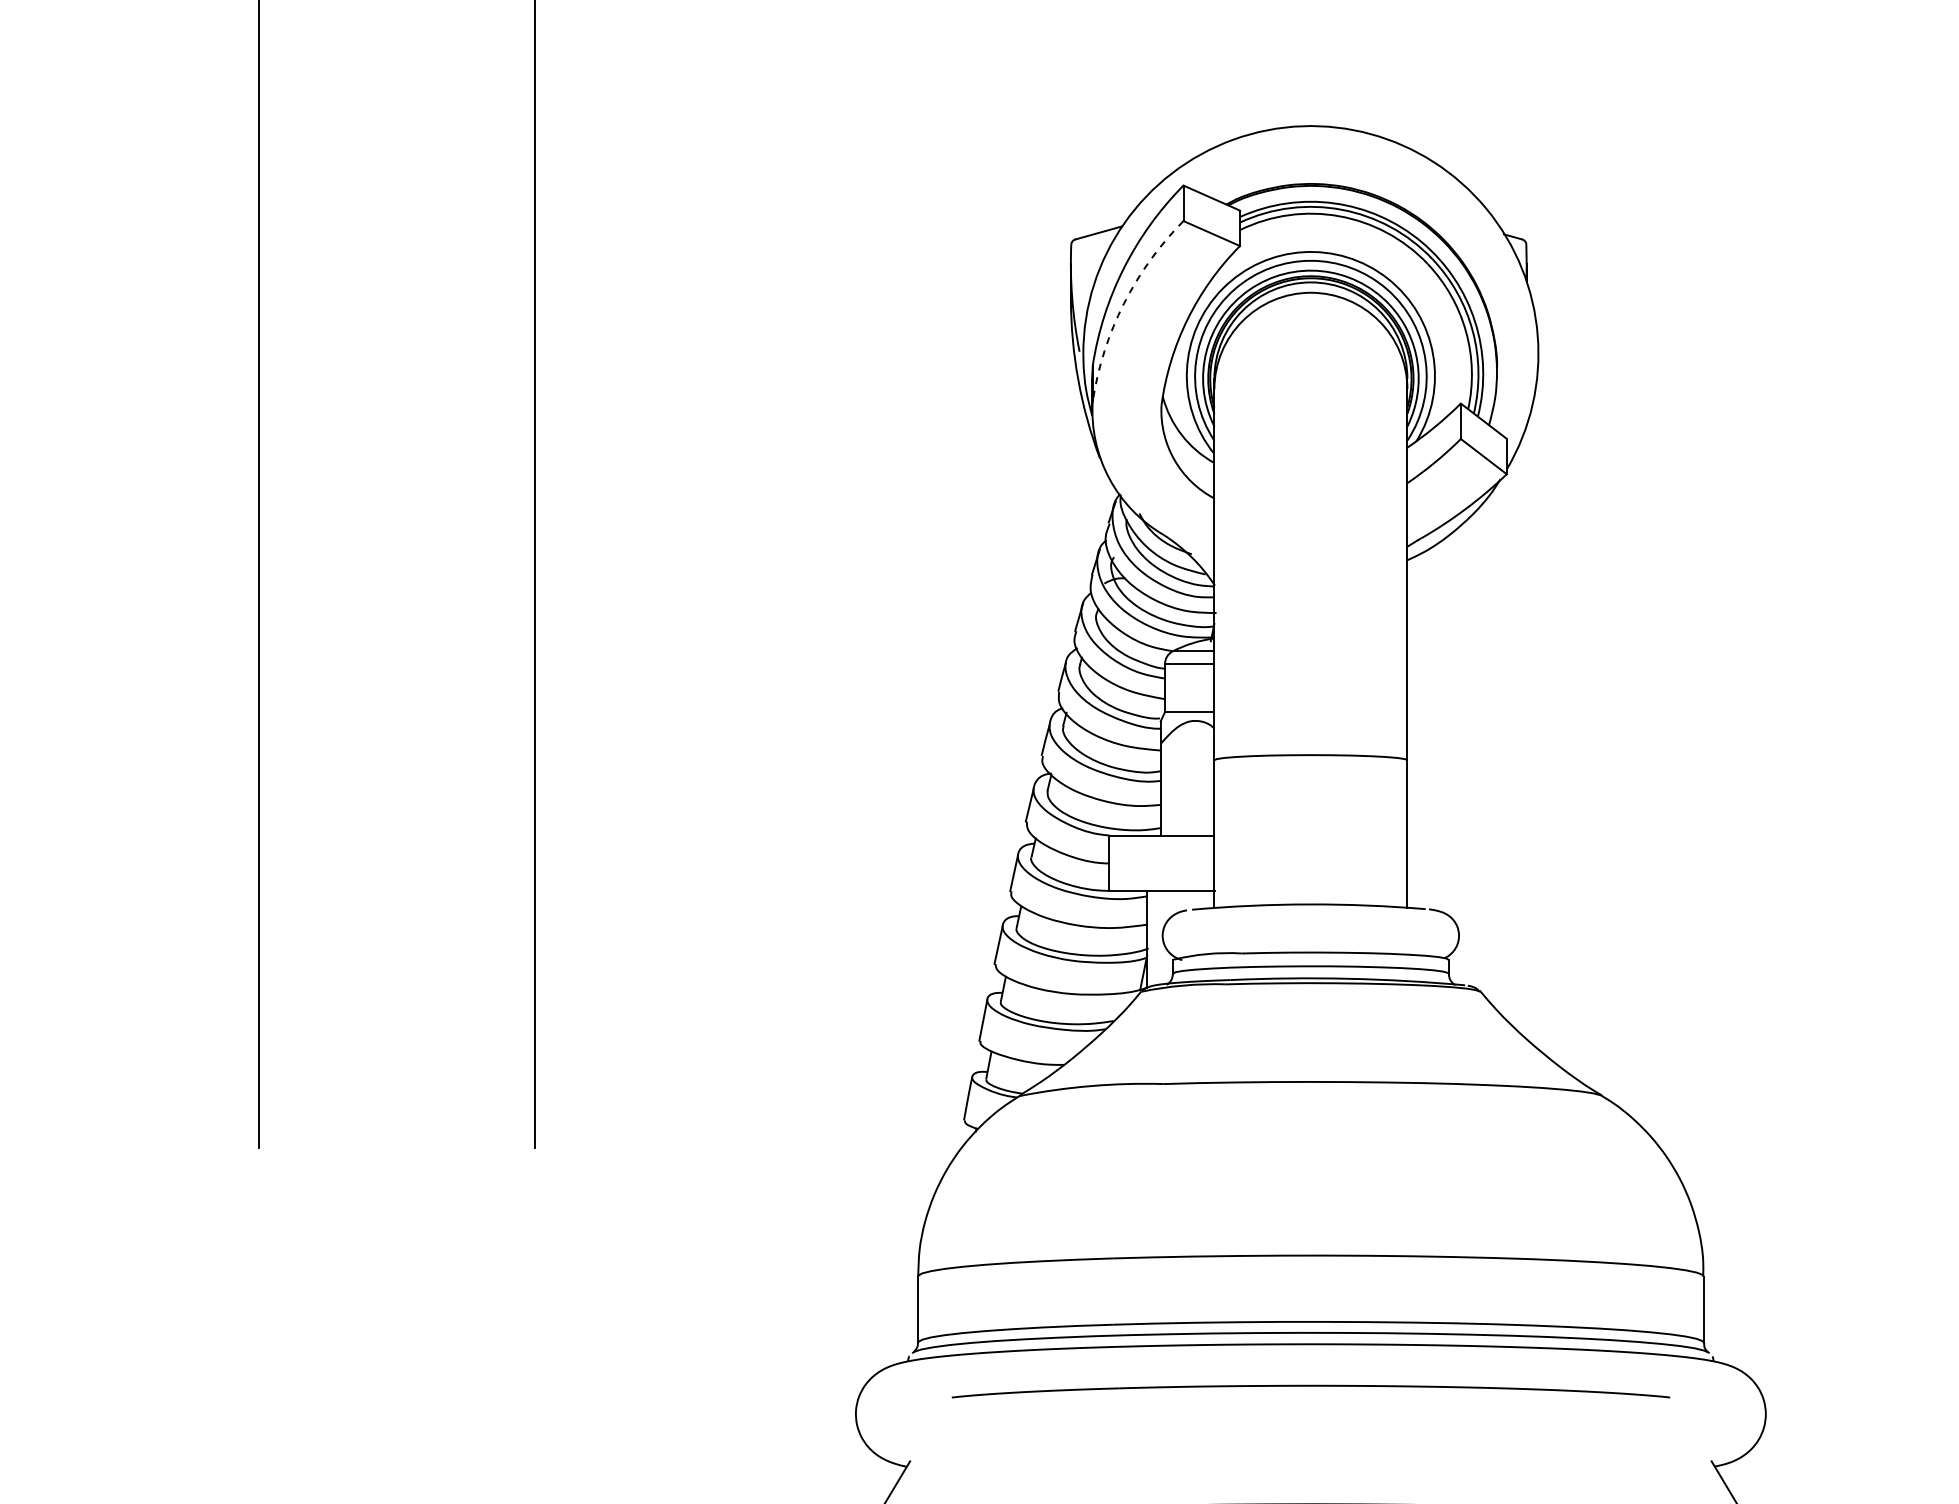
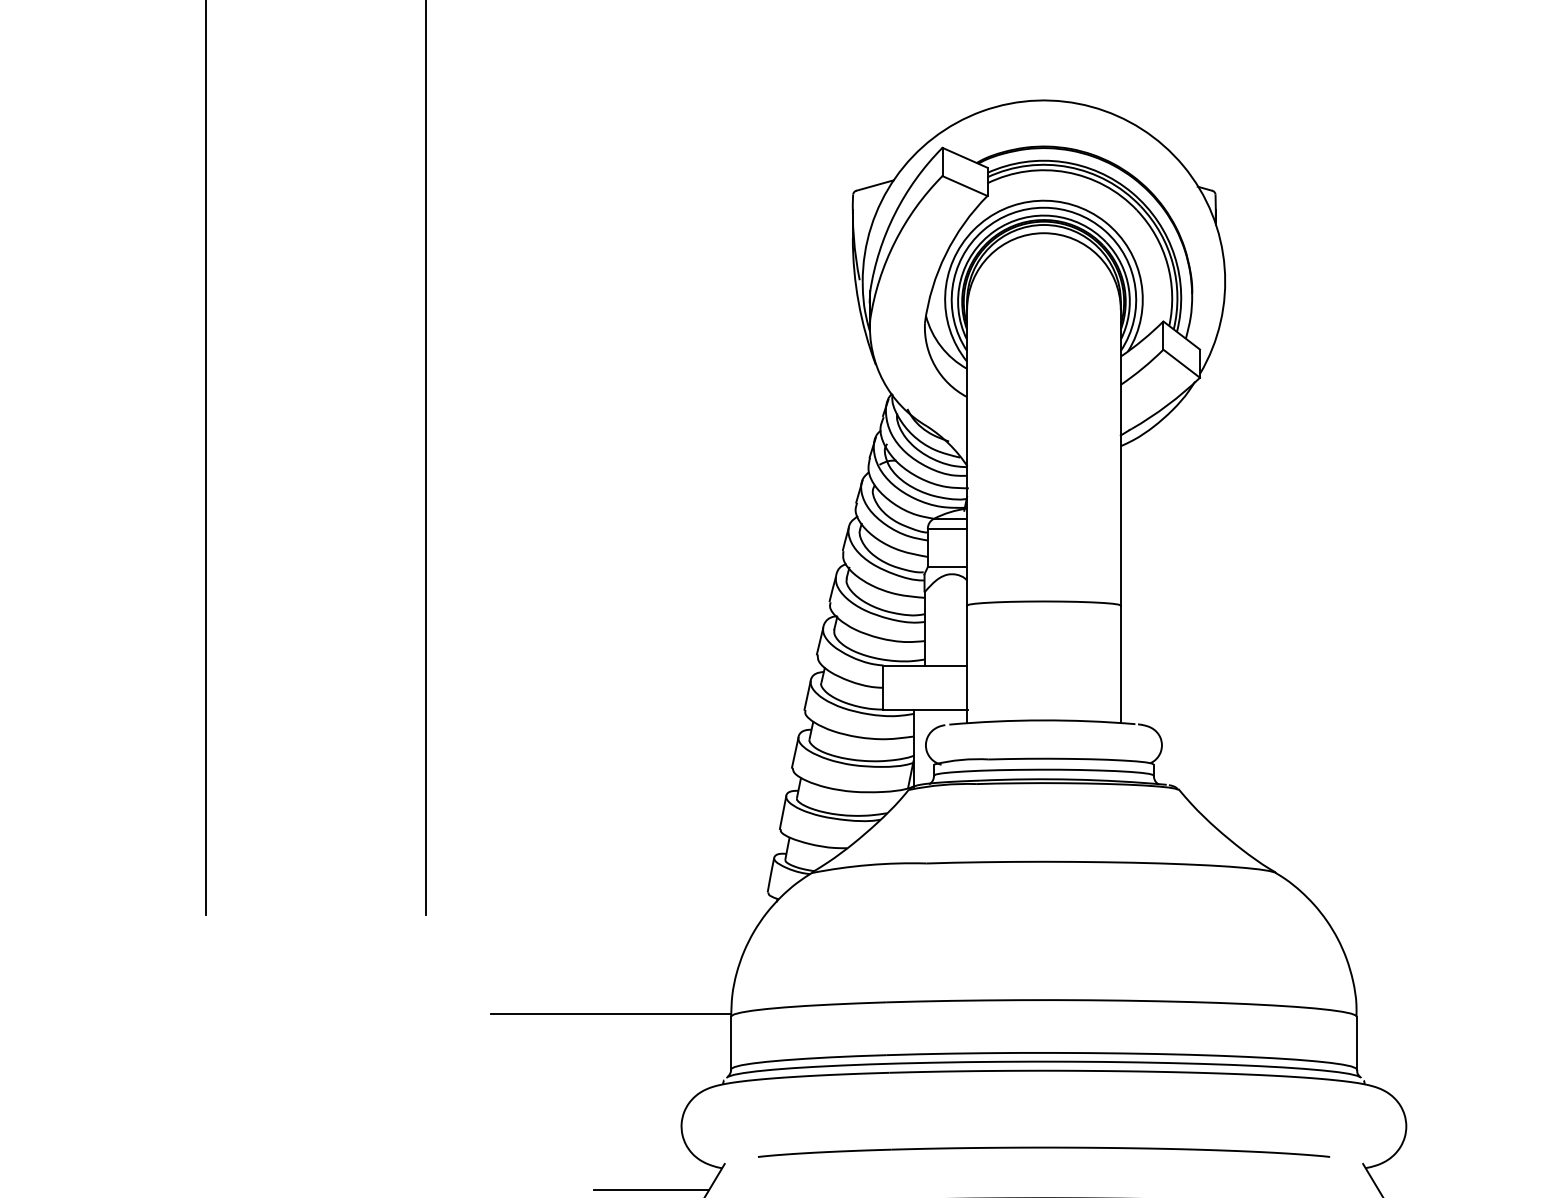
arc: (1123, 303) -> (894, 241), dashed -> solid
line: (767, 1273) -> (611, 1014), added
part: (1310, 1391) -> (1043, 1152), moved
line: (818, 1493) -> (651, 1189), added

